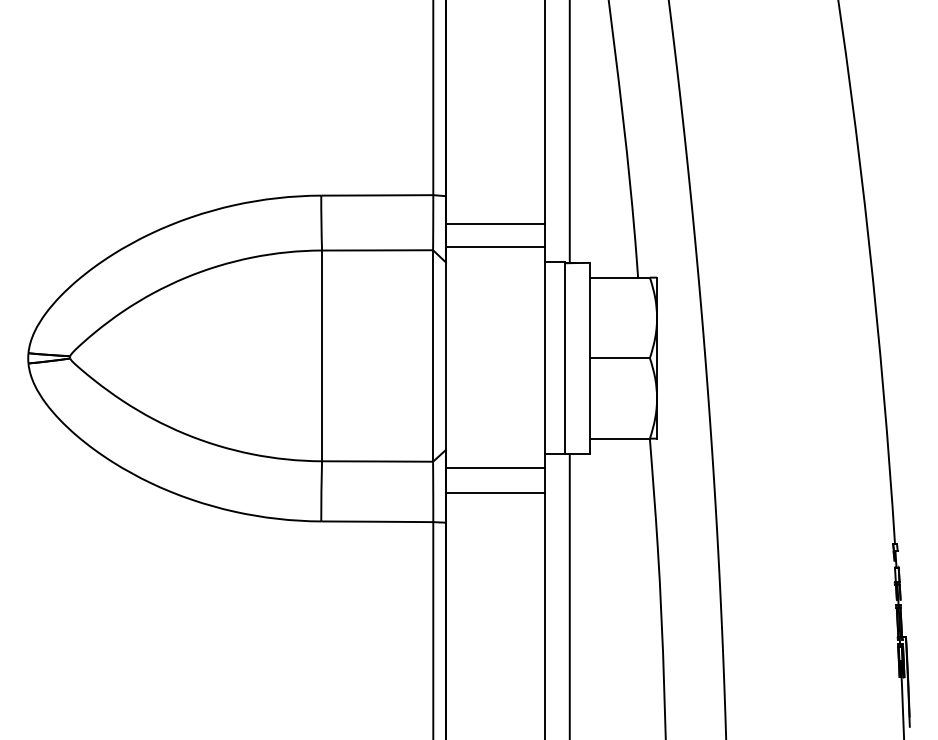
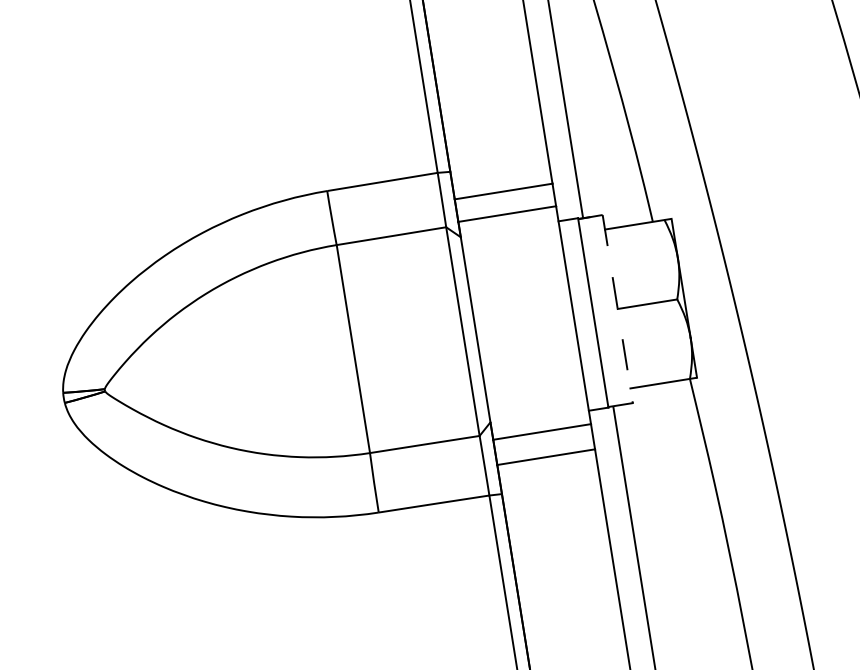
line: (589, 358) -> (617, 309), solid -> dashed

